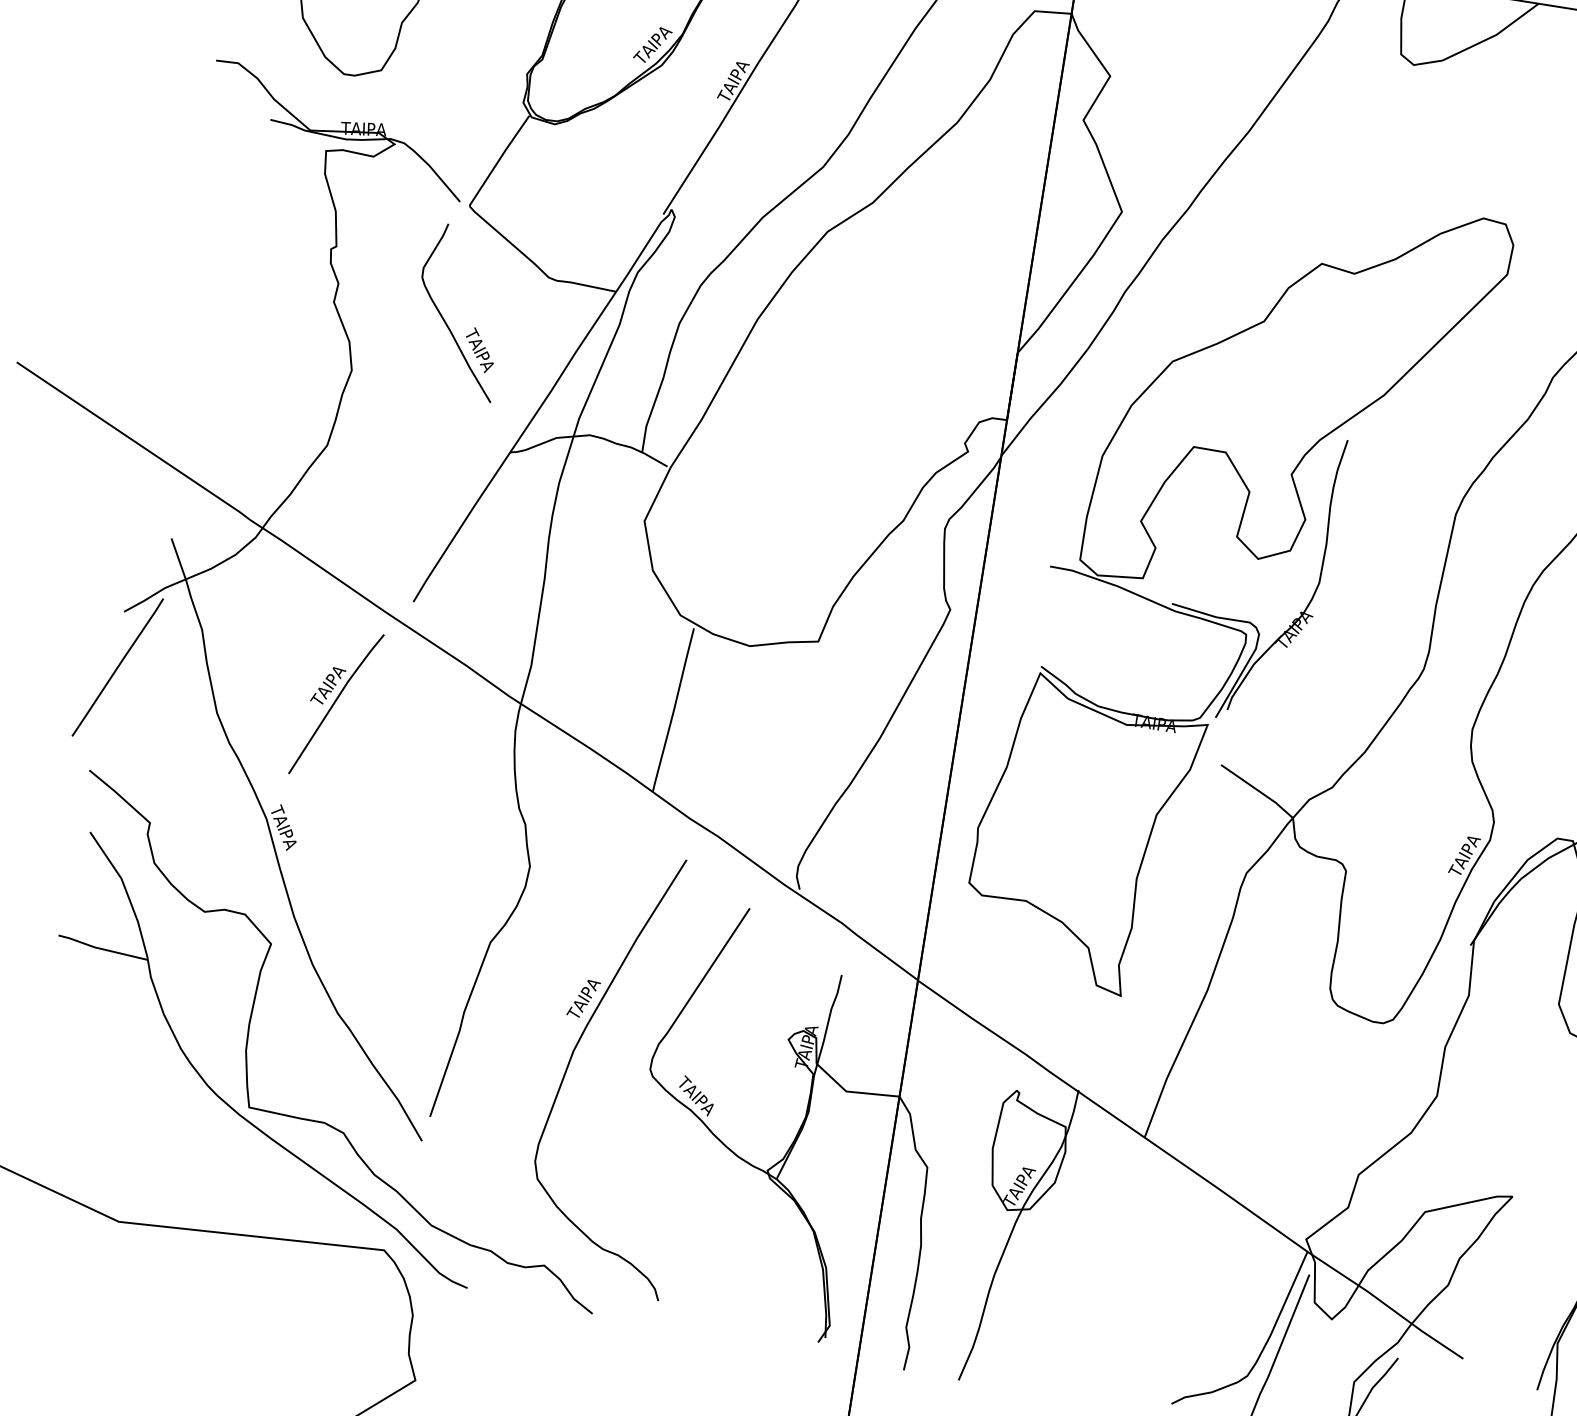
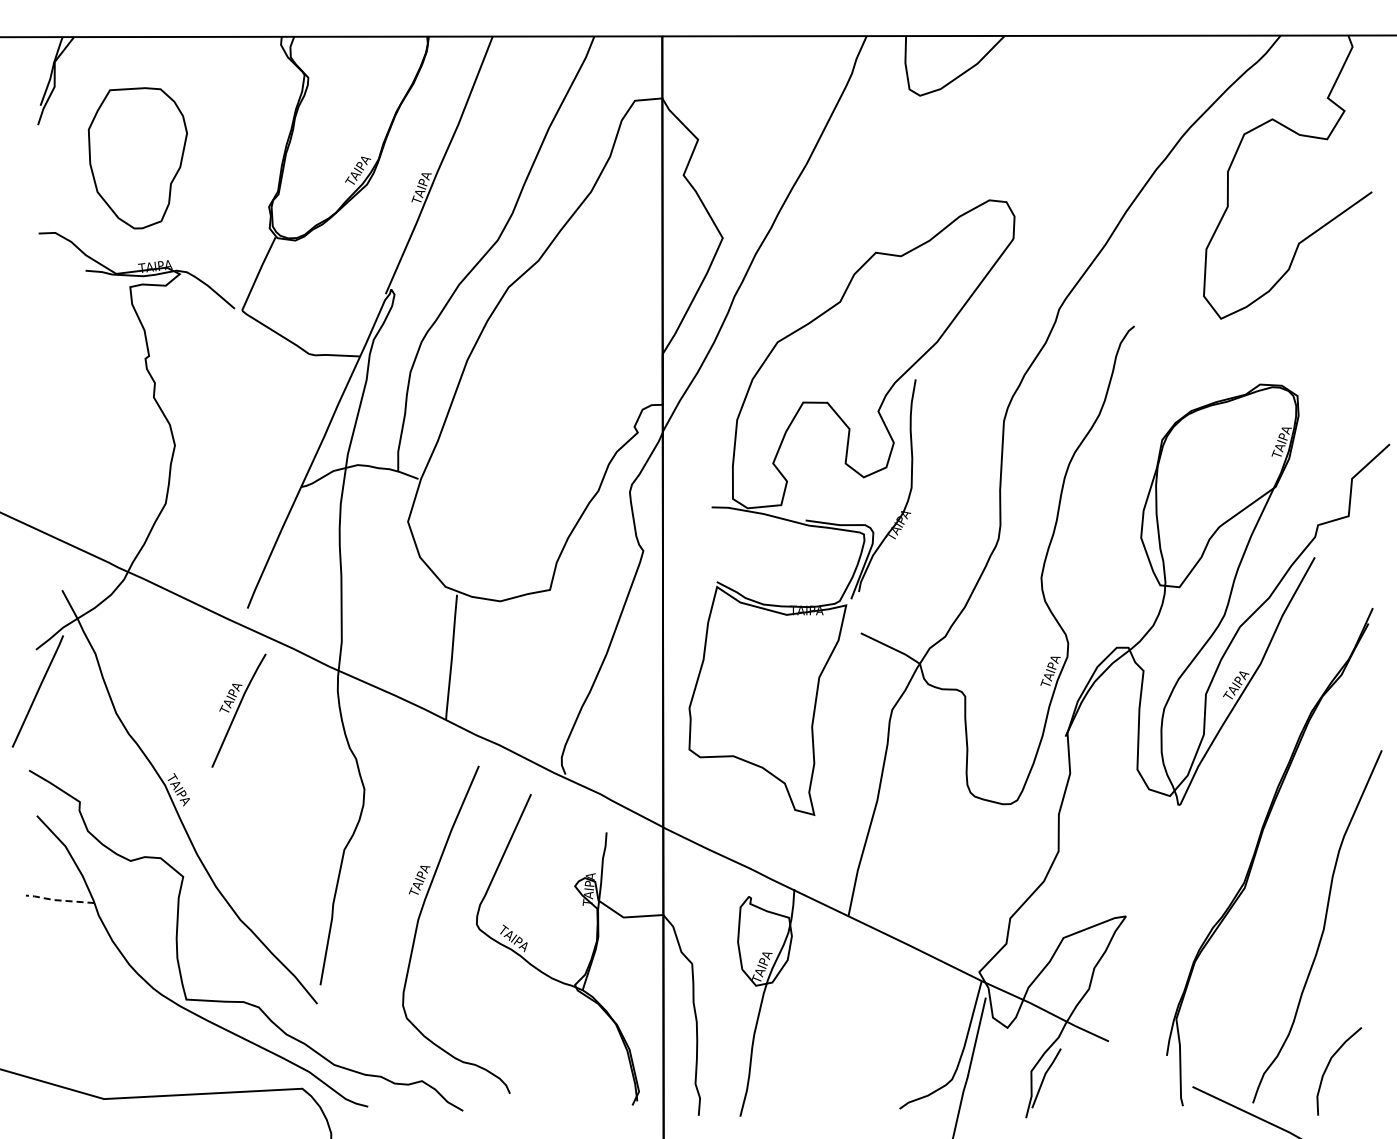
part: (445, 318) -> (237, 396), removed
part: (335, 703) -> (238, 710), moved
line: (100, 948) -> (58, 900), solid -> dashed

